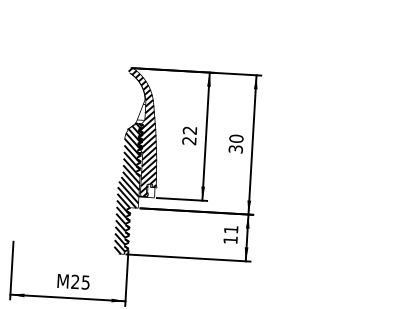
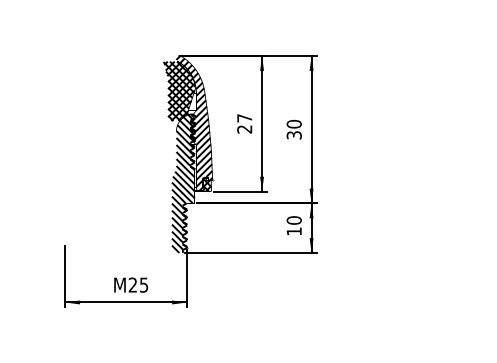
hatch: (129, 101) -> (179, 91), added
text: (189, 130) -> (244, 118), 22 -> 27
hatch: (150, 190) -> (206, 184), added
text: (230, 229) -> (293, 220), 11 -> 10

